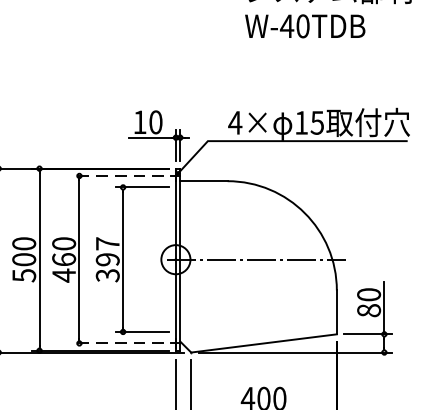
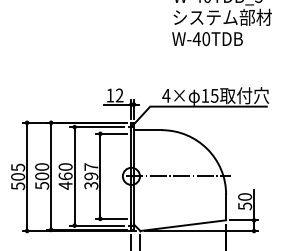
text: (155, 122) -> (119, 95), 10 -> 12
line: (116, 176) -> (96, 127), dashed -> solid
text: (368, 310) -> (244, 206), 80 -> 50
line: (116, 343) -> (96, 225), dashed -> solid

